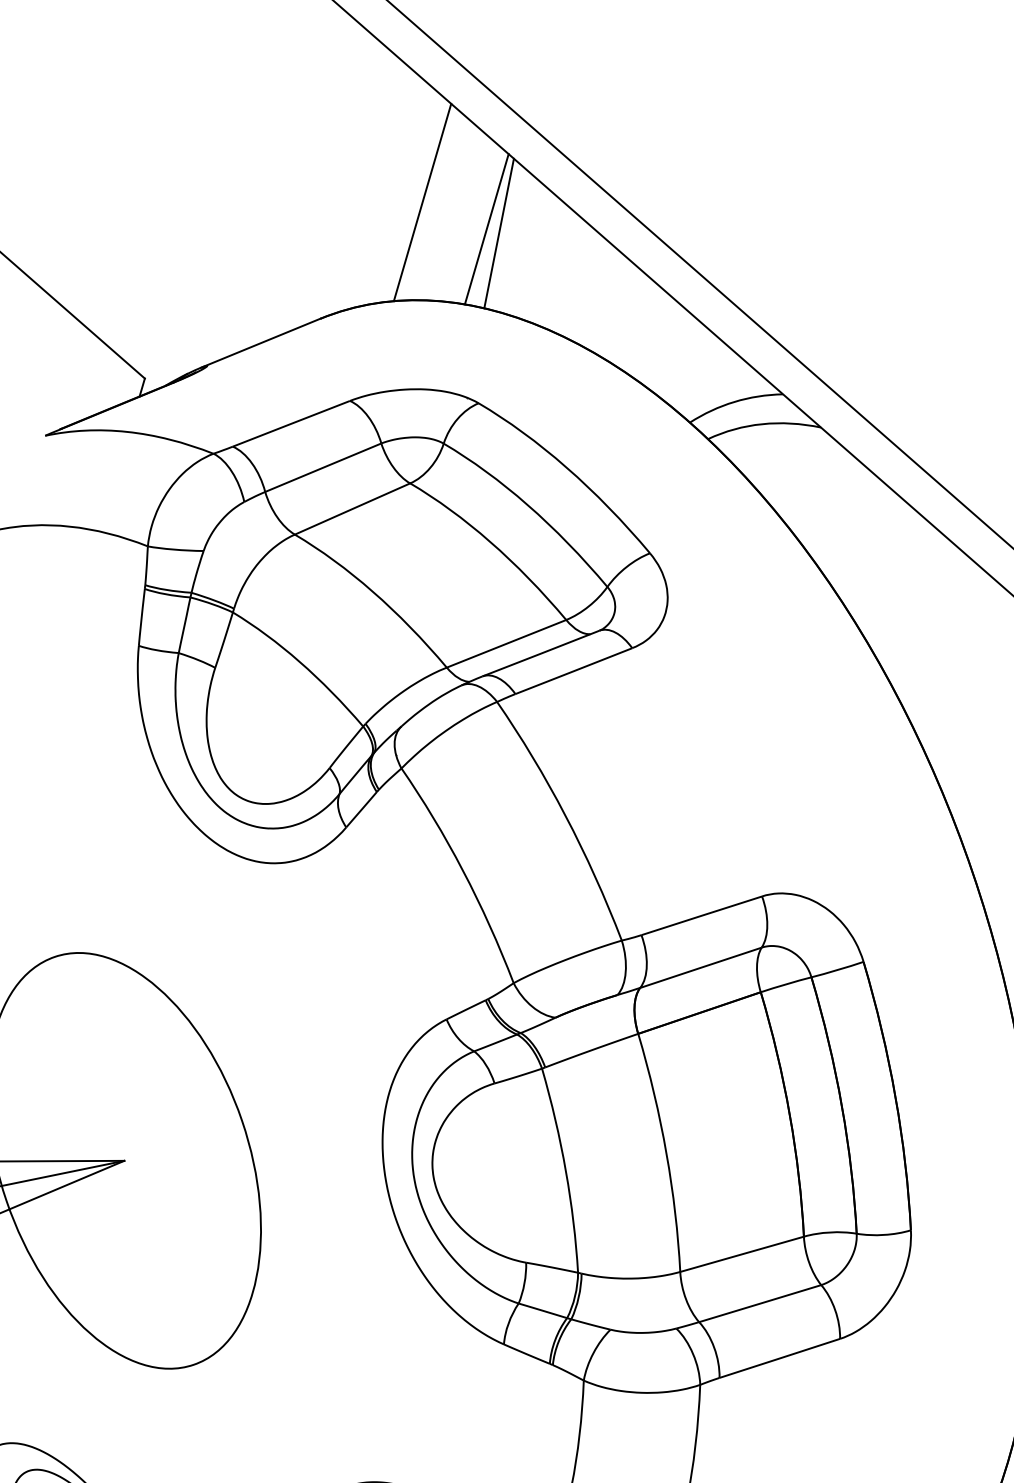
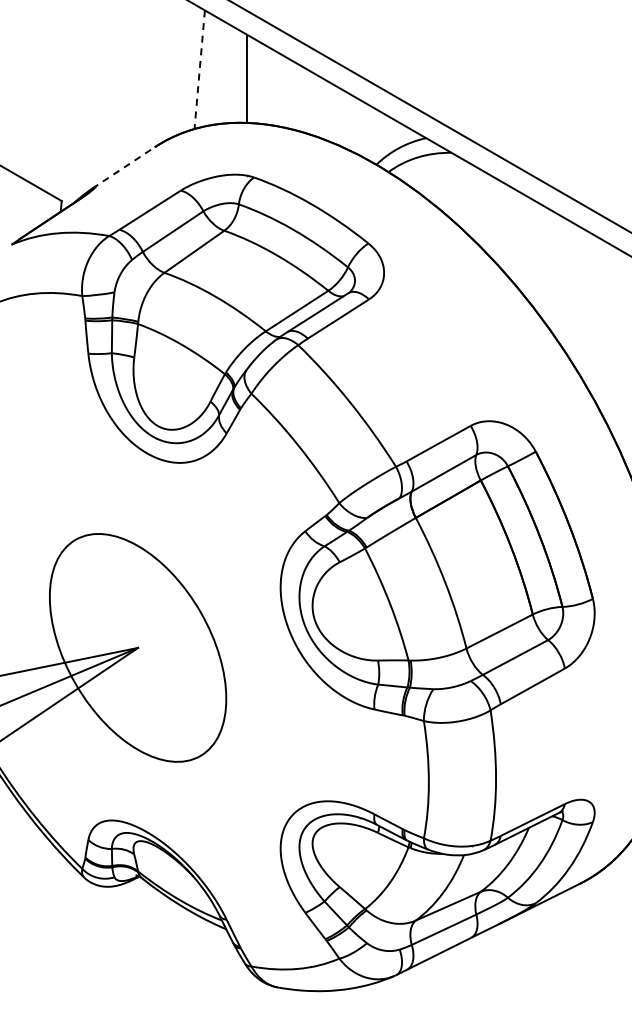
line: (422, 202) -> (199, 69), solid -> dashed
line: (487, 229) -> (239, 77), removed
line: (260, 342) -> (123, 167), solid -> dashed

